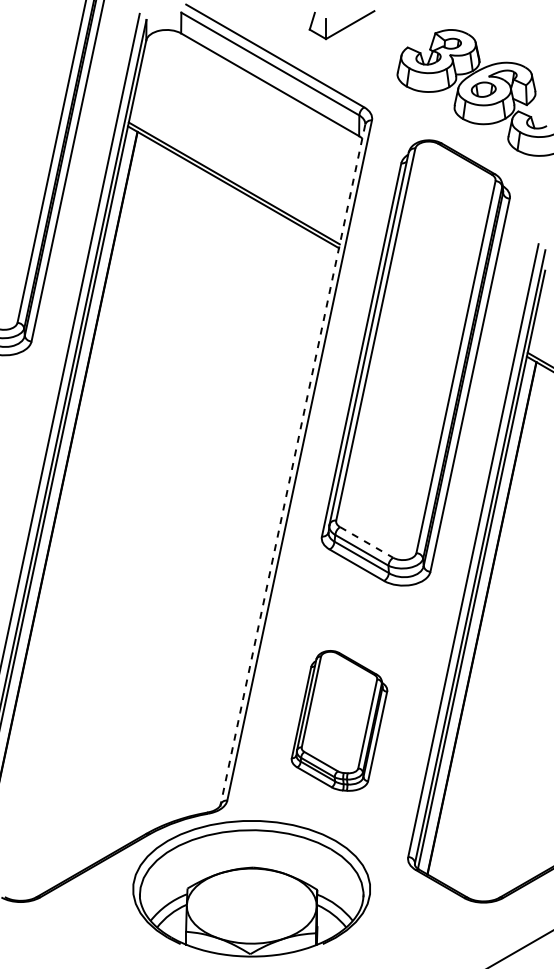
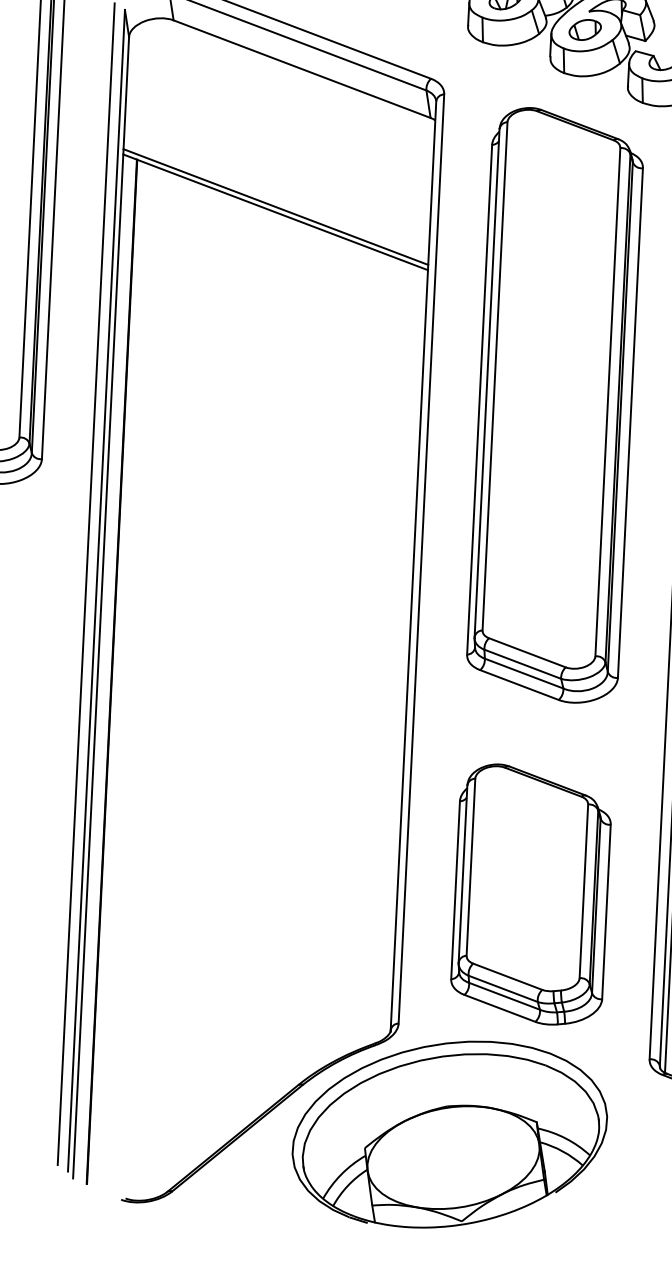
line: (292, 464) -> (412, 565), dashed -> solid
line: (366, 542) -> (527, 652), dashed -> solid
part: (339, 720) -> (529, 893), size x1.43

